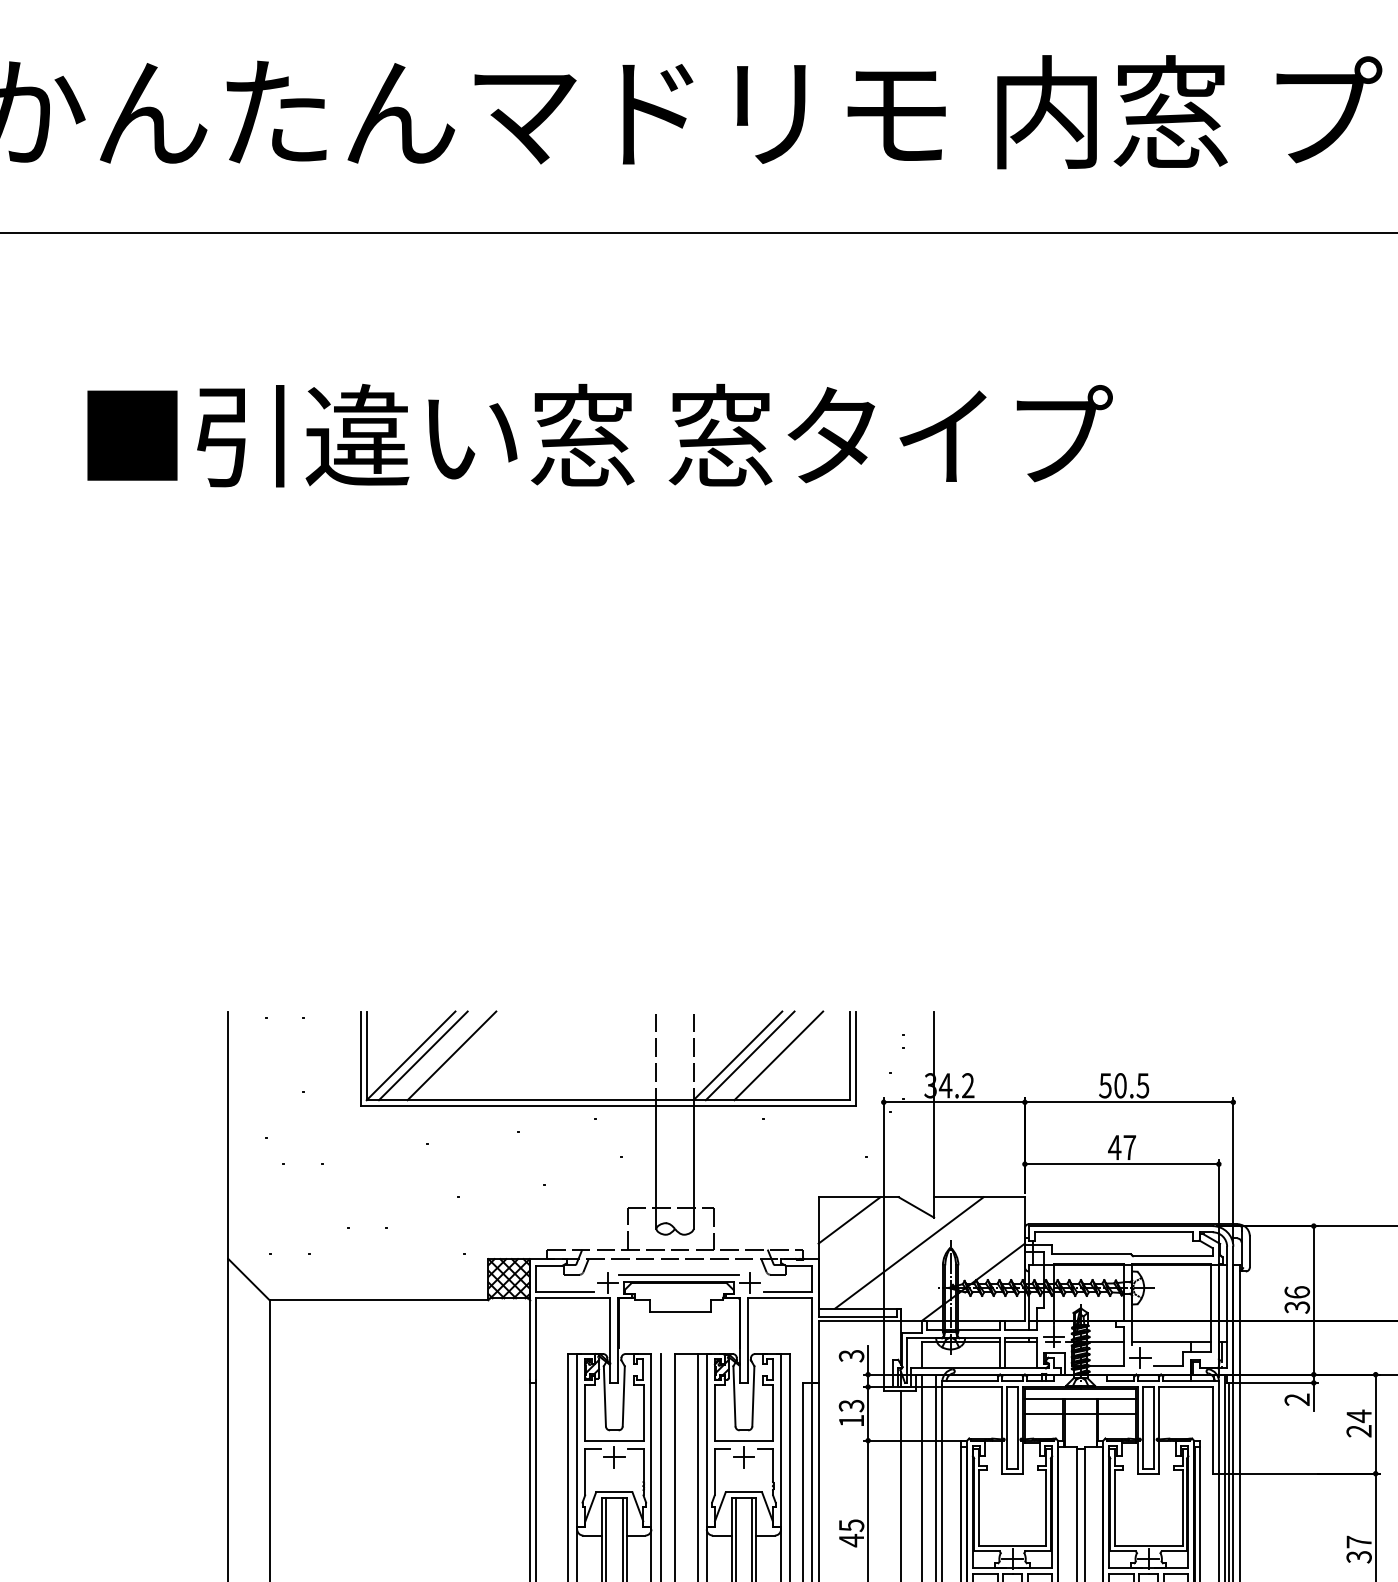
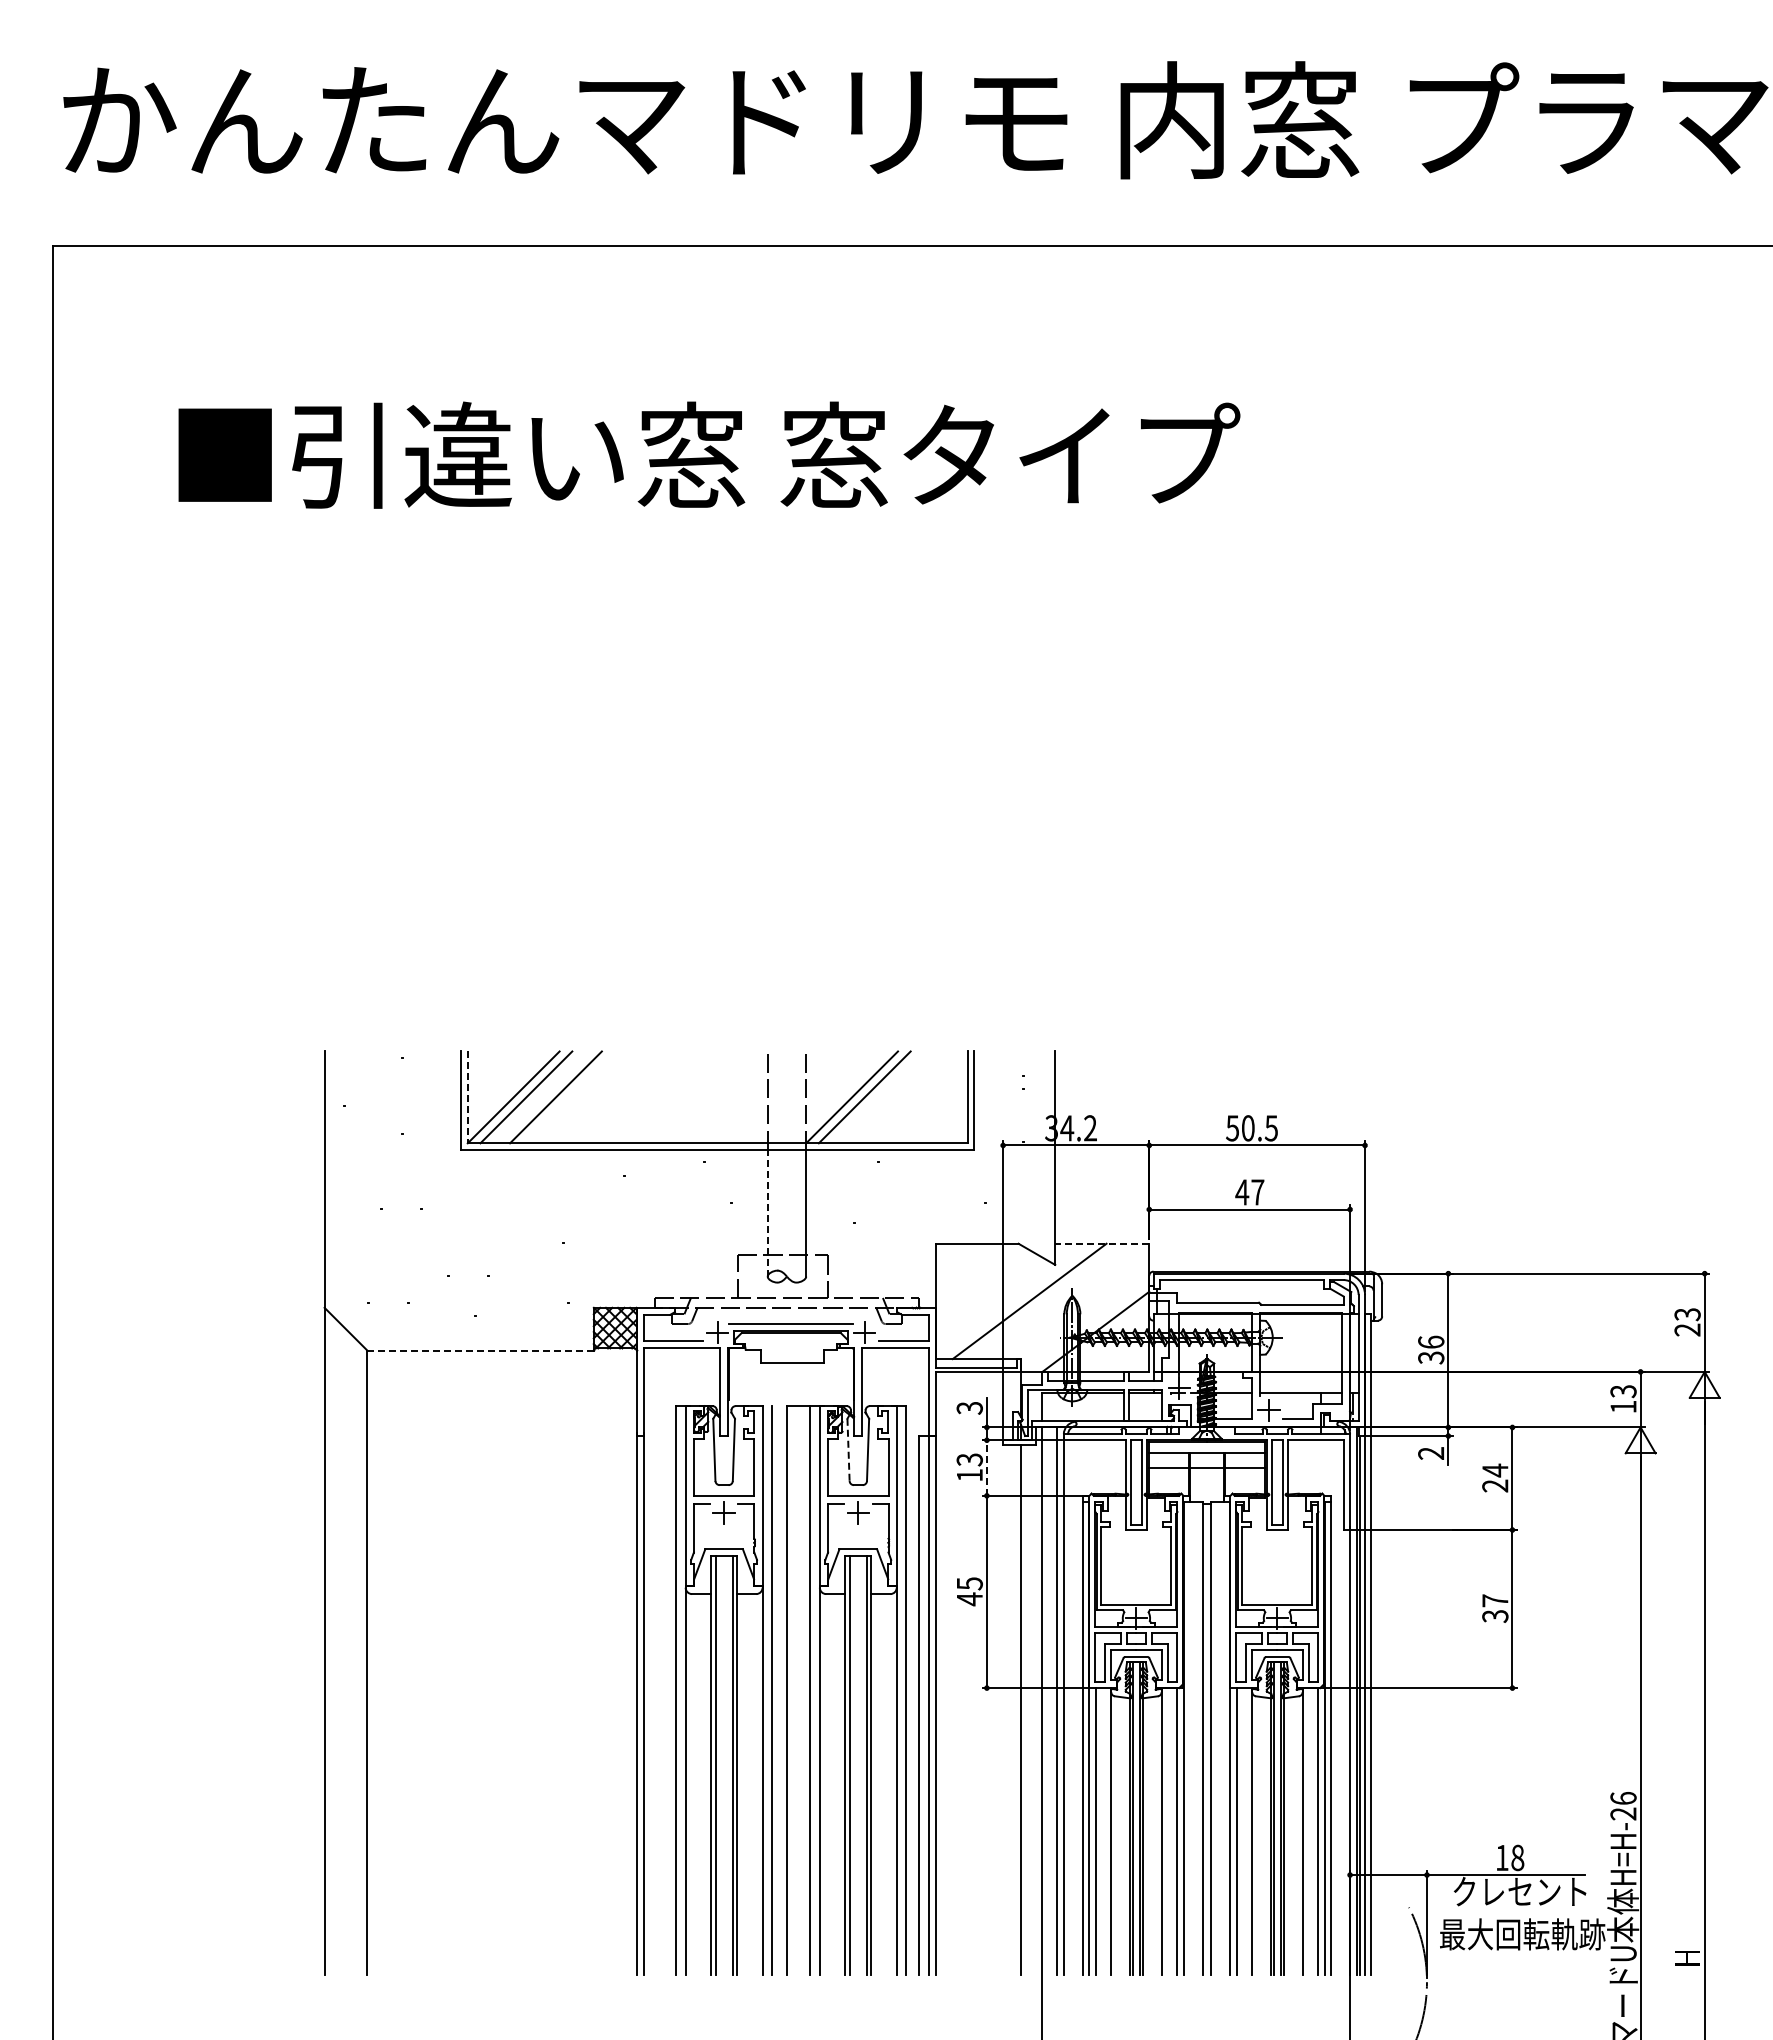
line: (366, 1055) -> (467, 1097), solid -> dashed
line: (778, 1055) -> (894, 1097), removed
line: (656, 1167) -> (767, 1212), solid -> dashed
line: (978, 1196) -> (1101, 1243), solid -> dashed
line: (849, 1220) -> (967, 1267), removed
line: (379, 1300) -> (480, 1350), solid -> dashed
line: (734, 1396) -> (848, 1450), solid -> dashed
line: (867, 1414) -> (986, 1468), solid -> dashed

